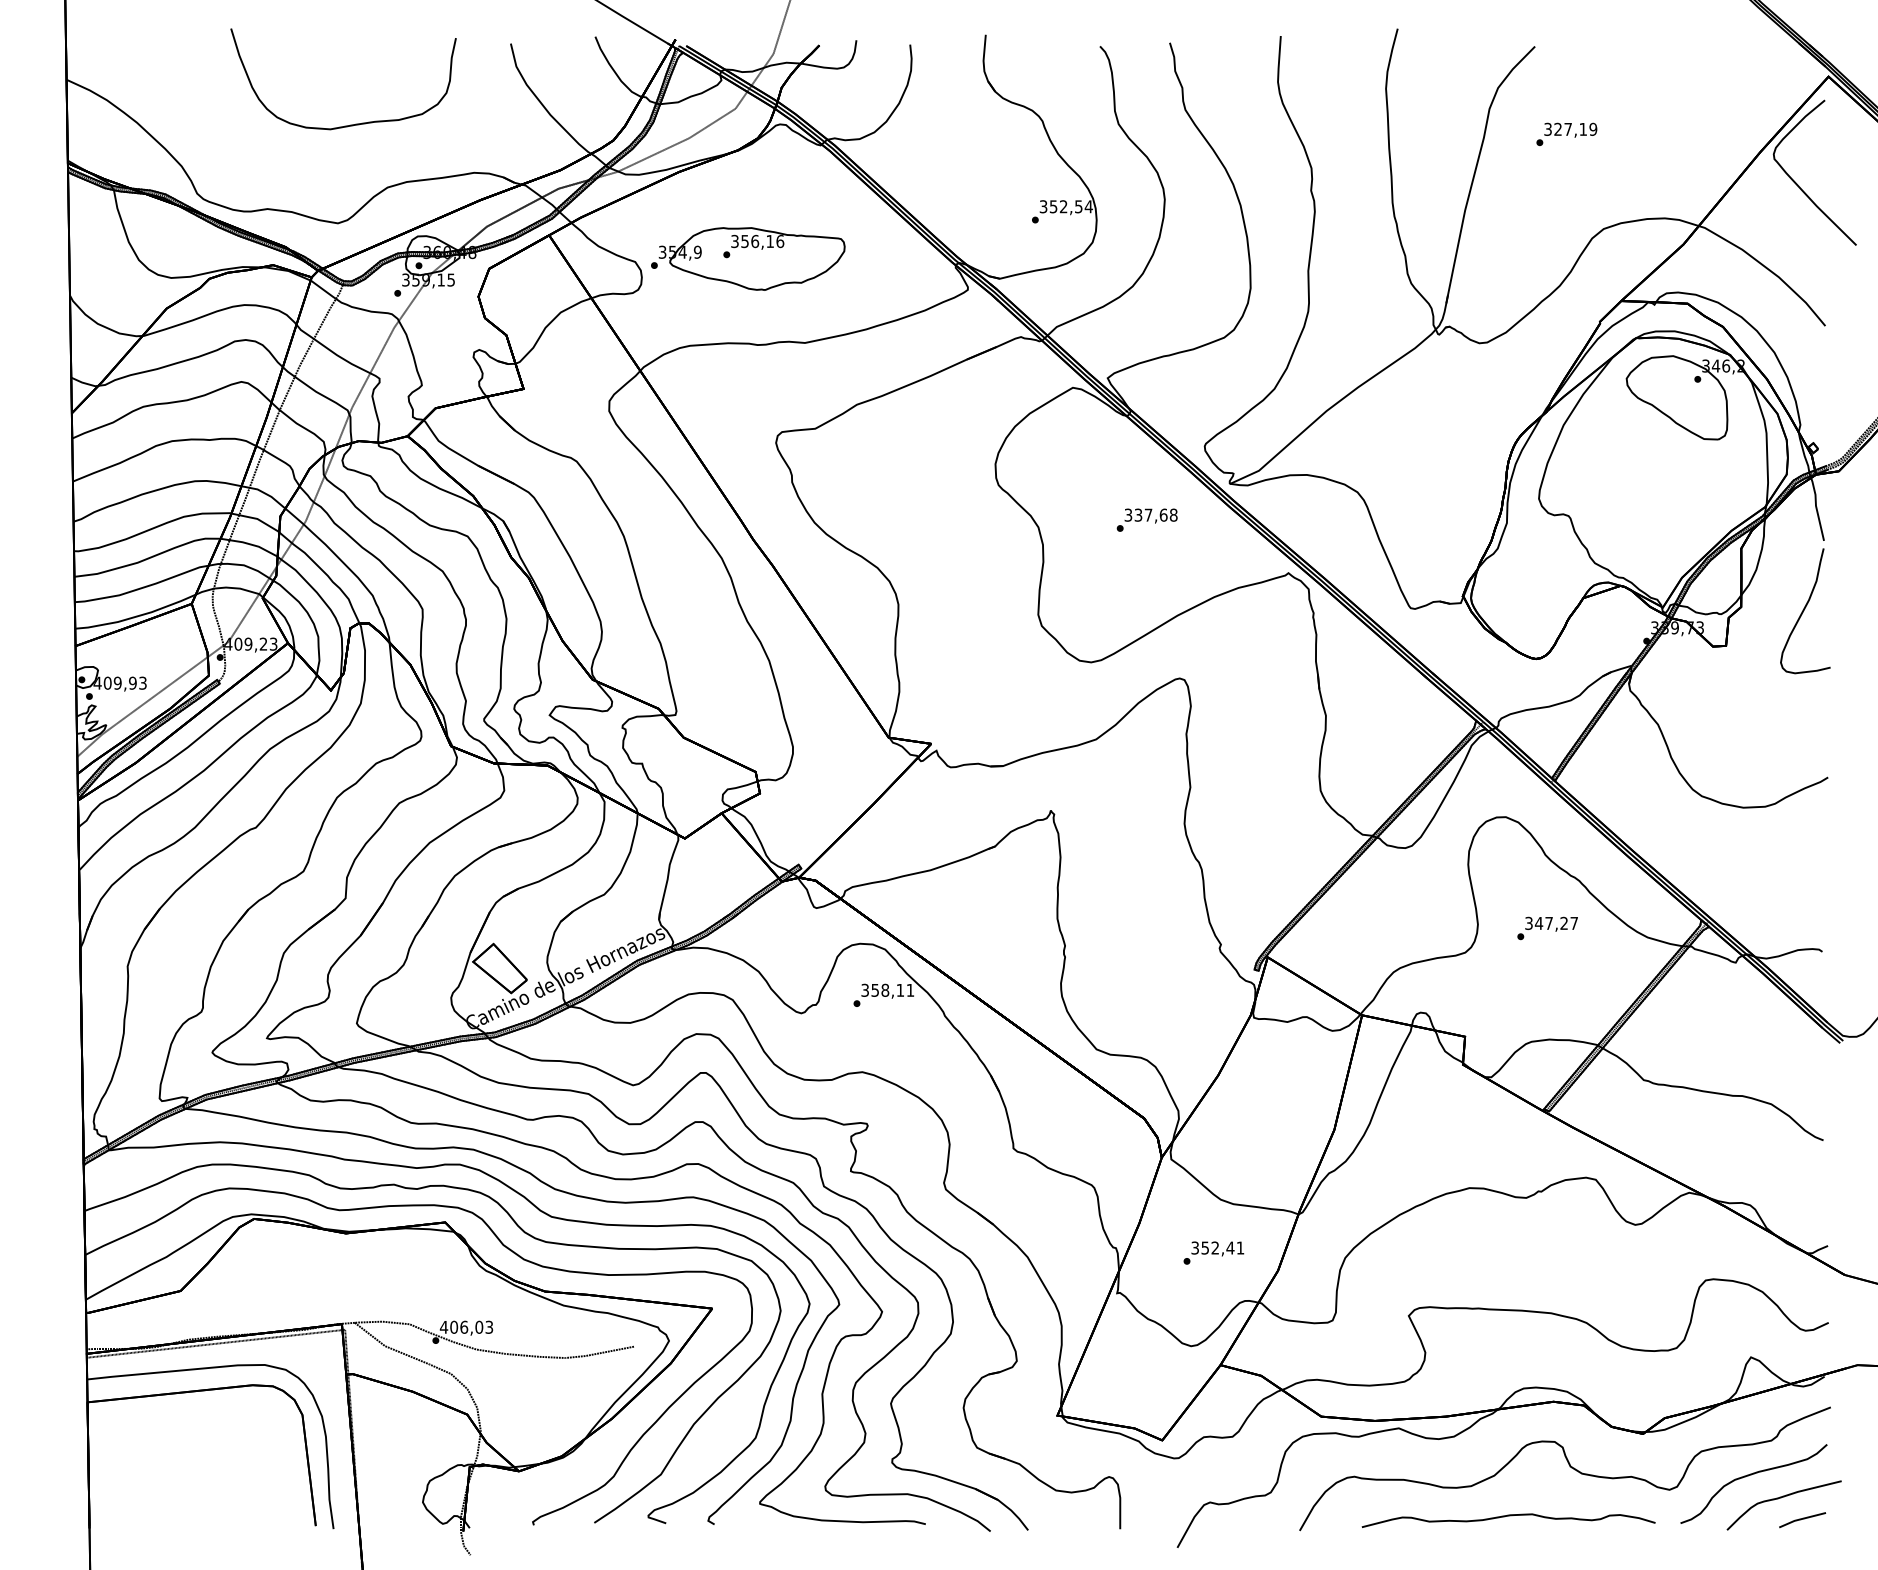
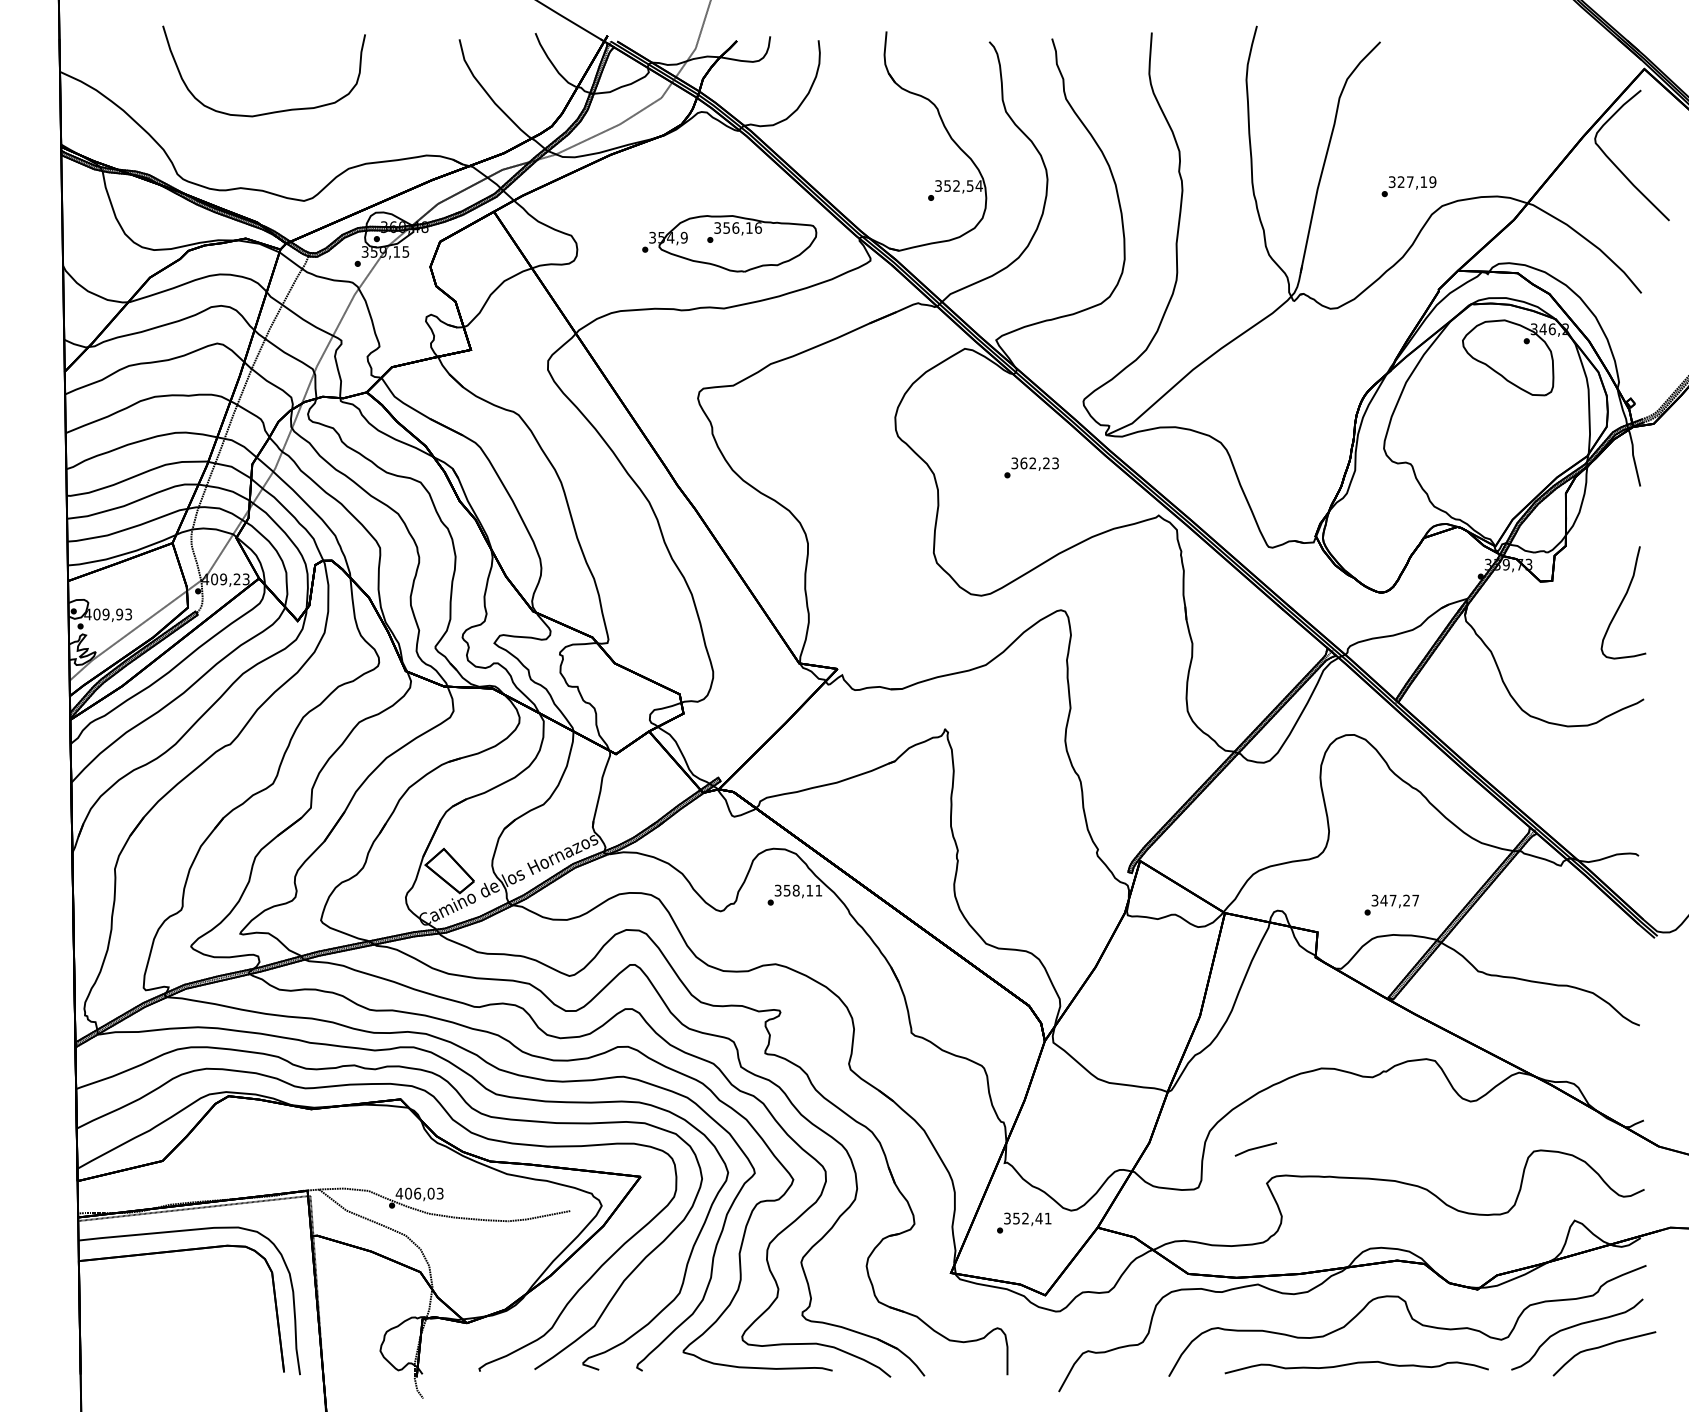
part: (350, 124) -> (270, 112), moved
text: (1566, 133) -> (1408, 185), moved
part: (748, 258) -> (729, 243), moved
text: (1155, 514) -> (1039, 462), 337,68 -> 362,23
curve: (1804, 610) -> (1622, 602), moved
text: (1547, 928) -> (1391, 905), moved
text: (1213, 1252) -> (1023, 1222), moved
part: (1802, 1520) -> (1255, 1149), moved

